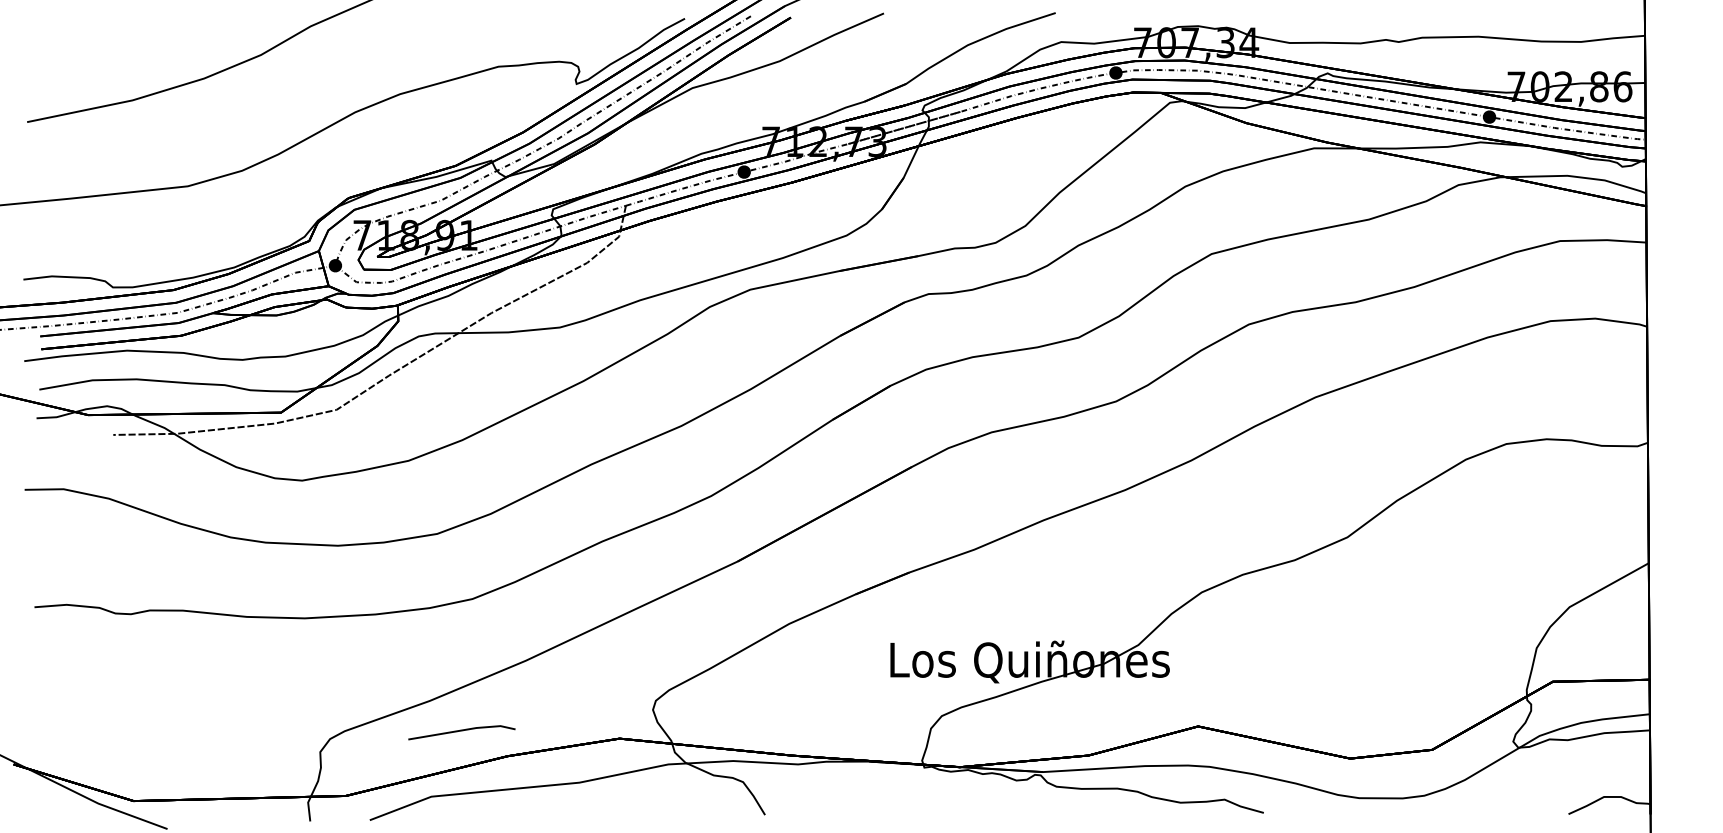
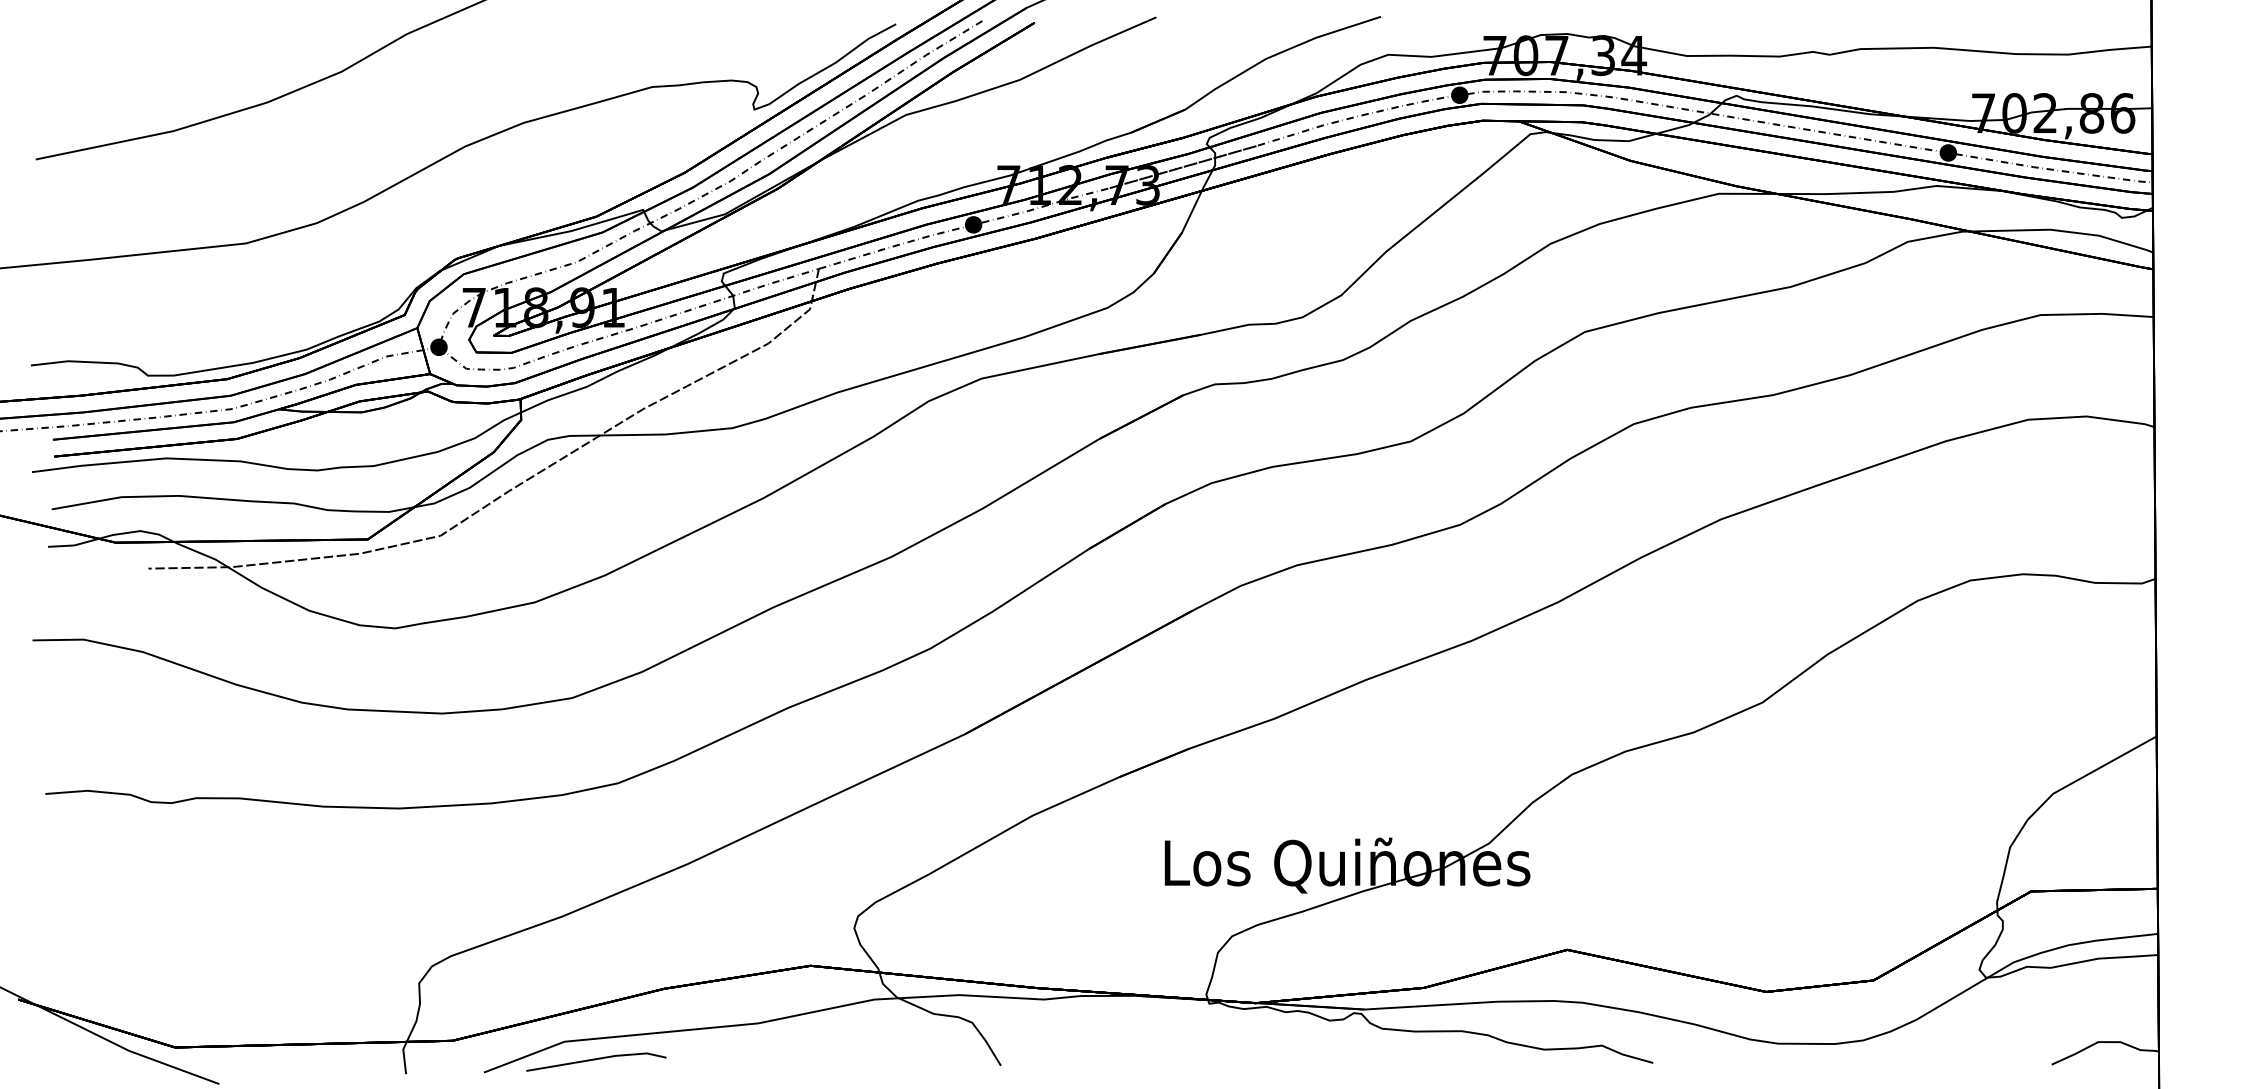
line: (461, 731) -> (595, 1060), moved

